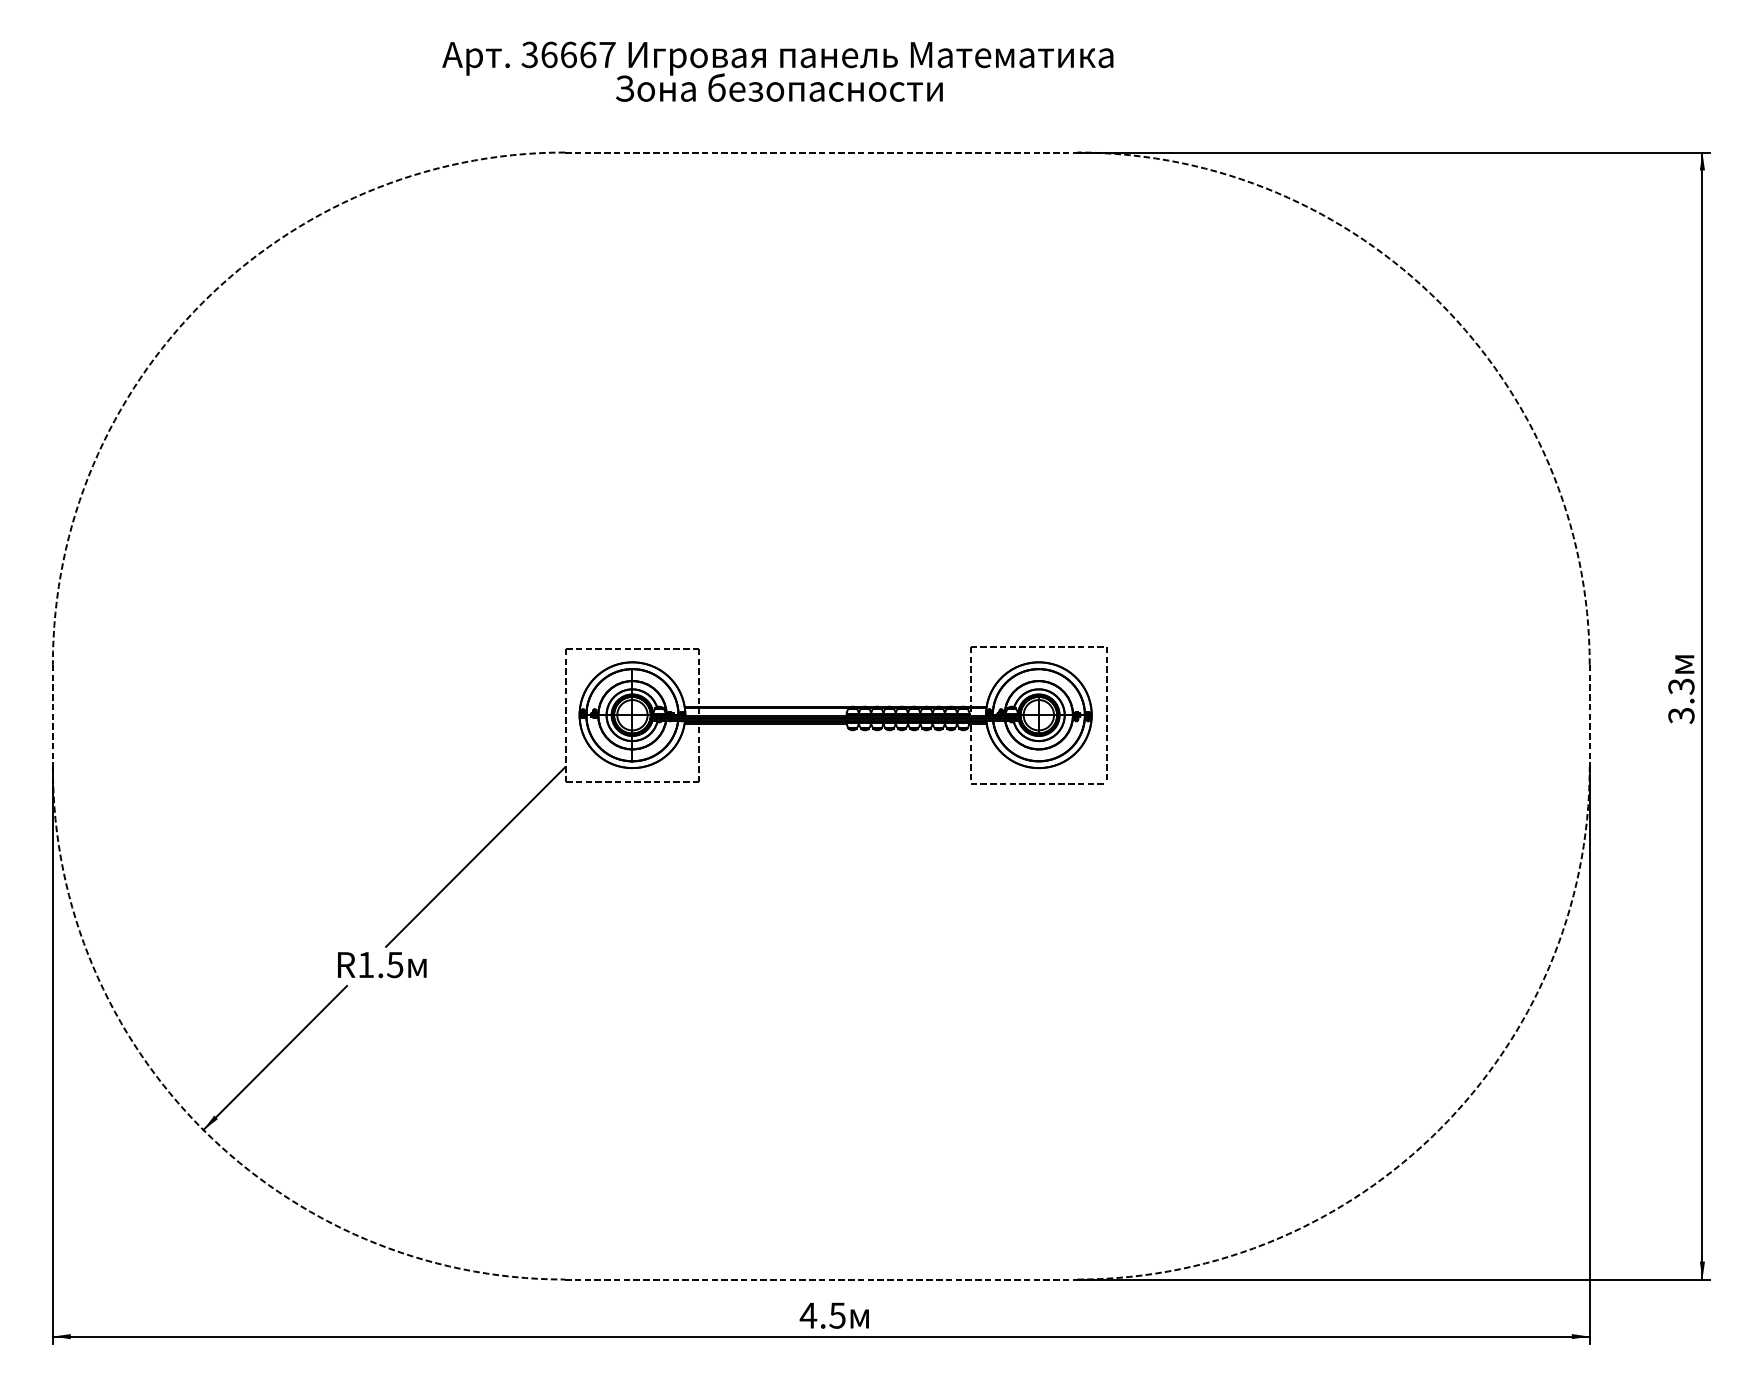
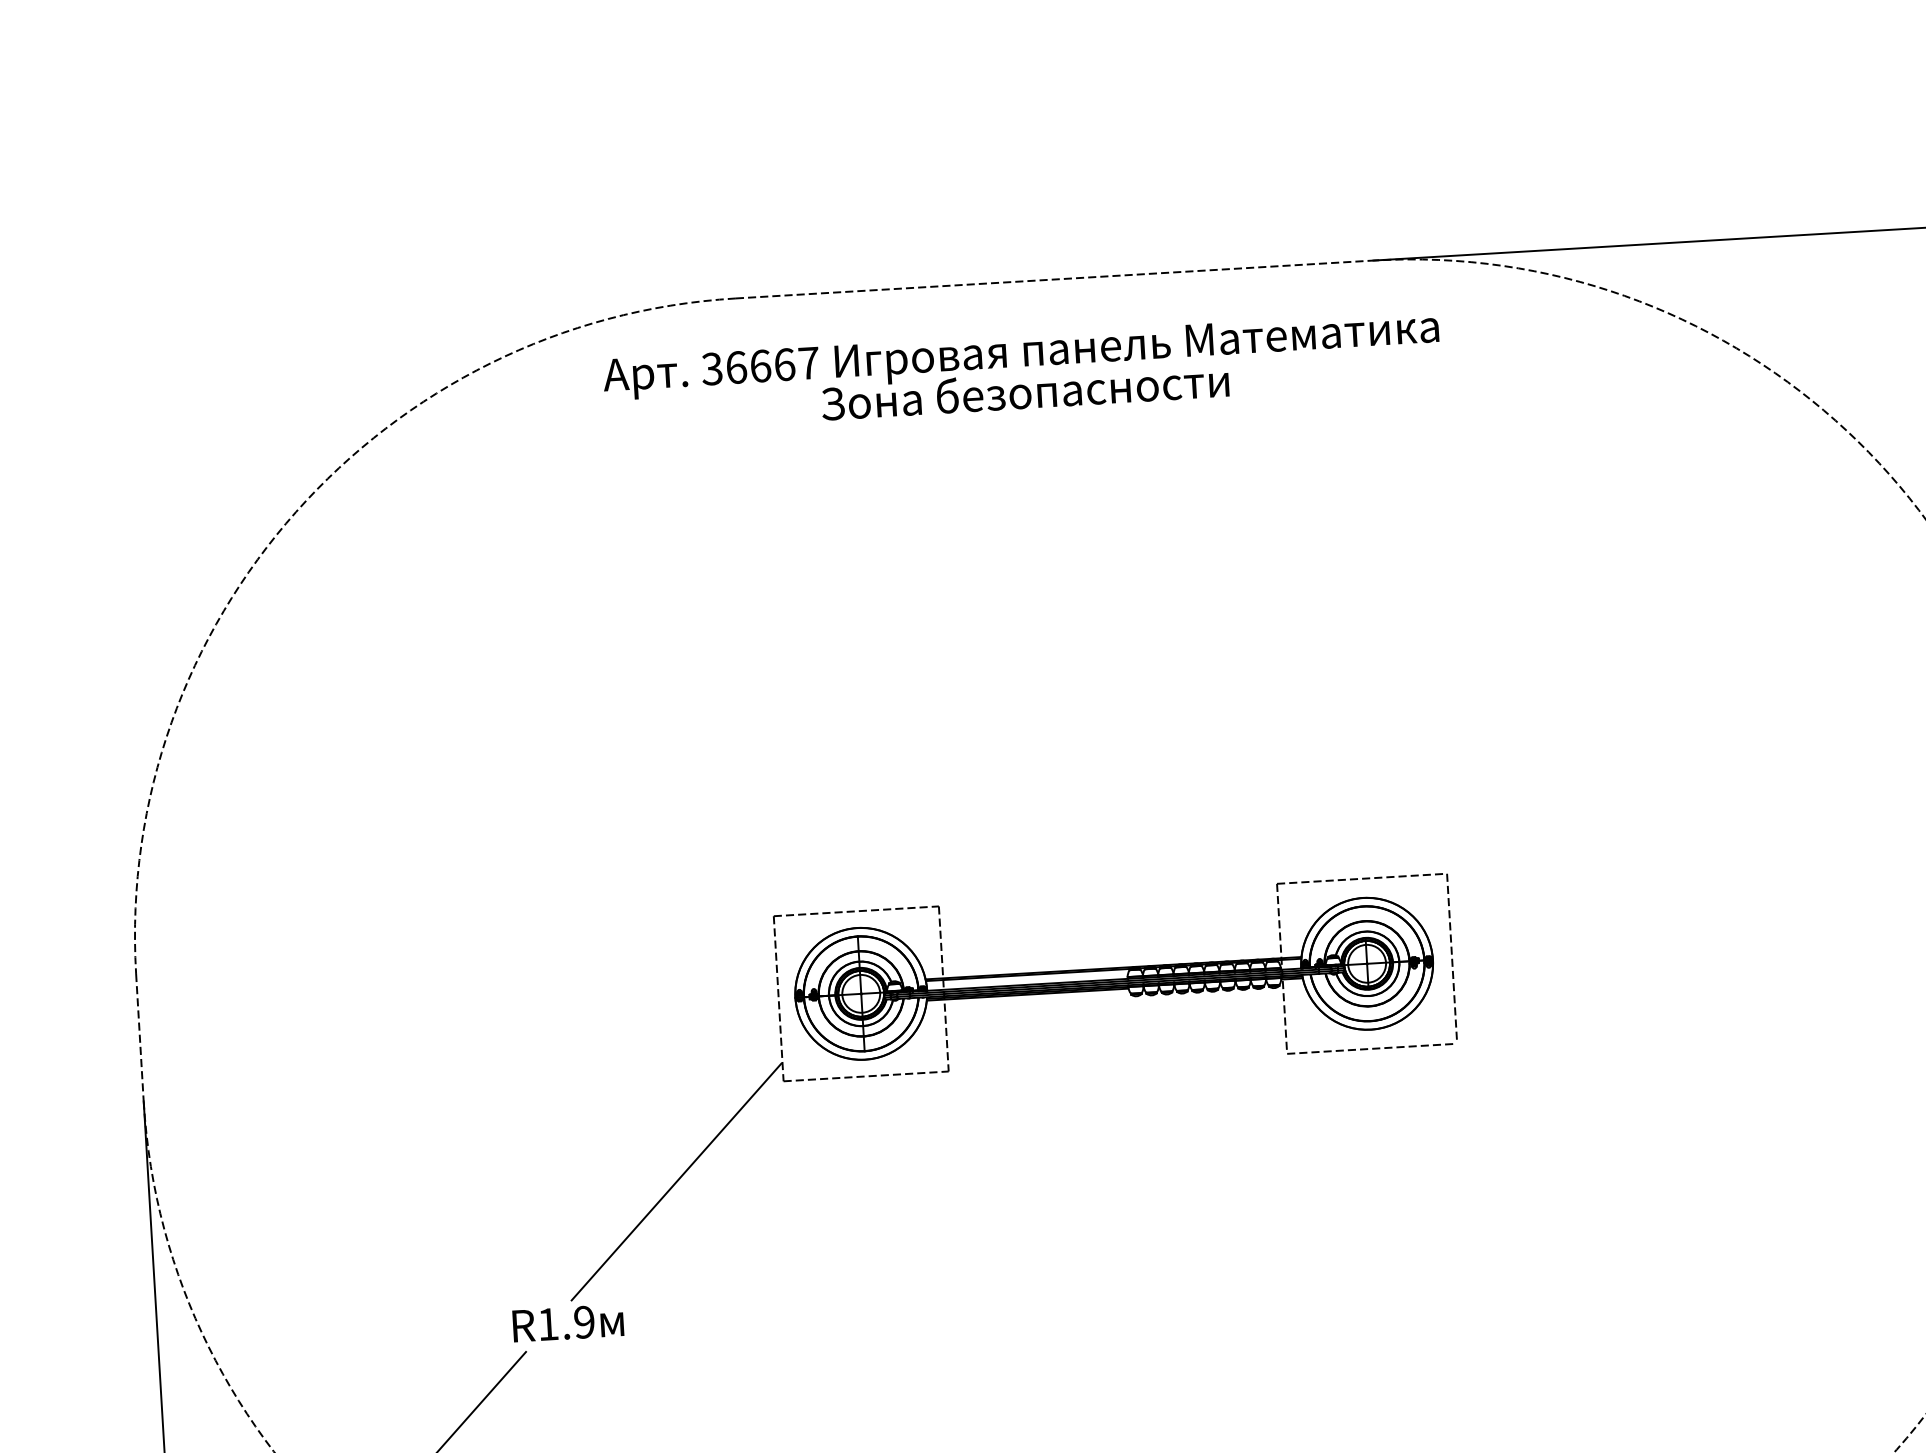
text: (777, 71) -> (1021, 371), moved
text: (394, 964) -> (583, 1321), R1.5 -> R1.9

